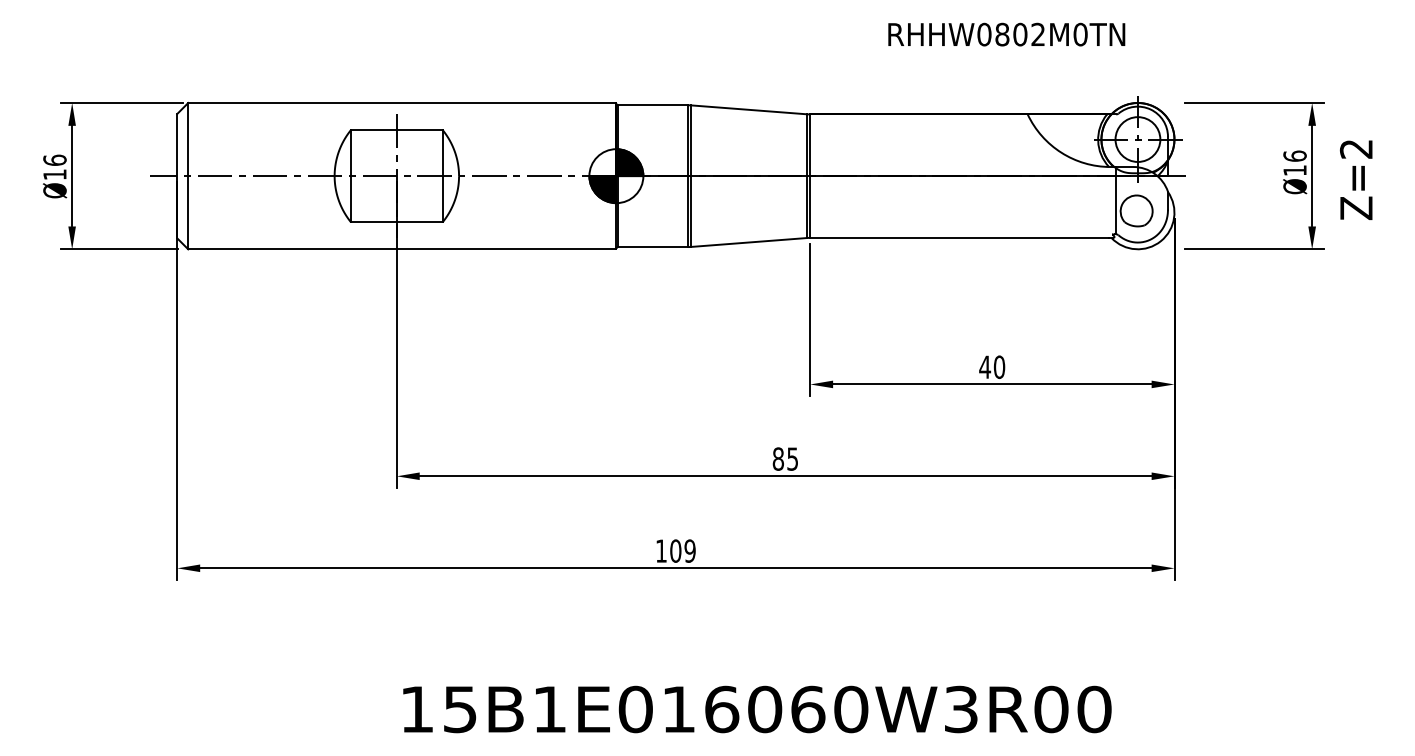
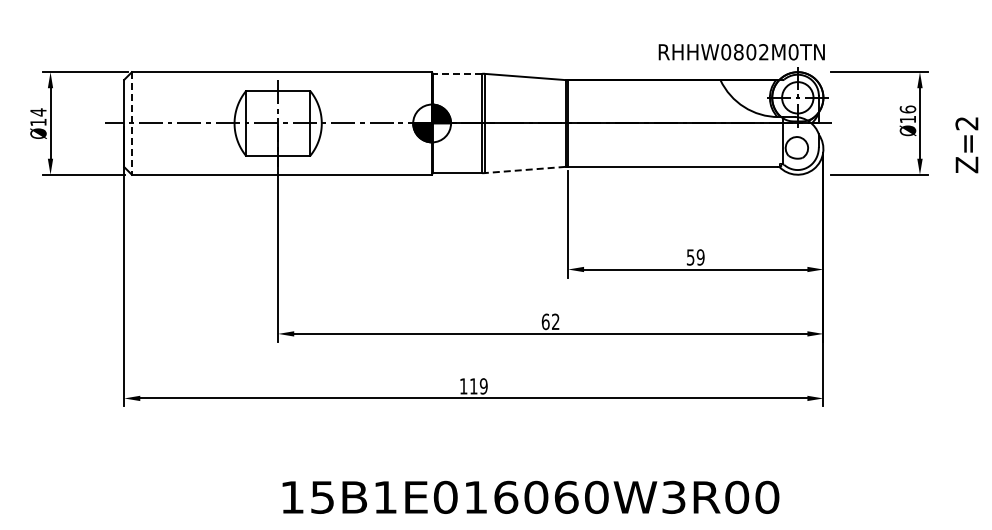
text: (1006, 34) -> (741, 52), moved
line: (652, 104) -> (457, 73), solid -> dashed
text: (55, 160) -> (38, 112), Ø16 -> Ø14
line: (187, 176) -> (131, 123), solid -> dashed
text: (1355, 180) -> (966, 145), moved
line: (749, 241) -> (525, 169), solid -> dashed
text: (992, 367) -> (695, 257), 40 -> 59
text: (785, 458) -> (550, 321), 85 -> 62
text: (675, 551) -> (473, 386), 109 -> 119

